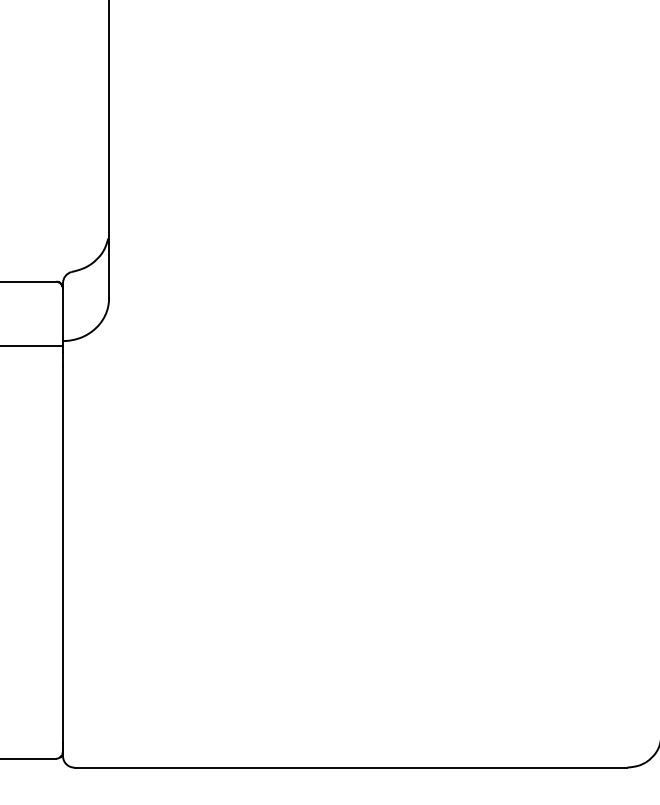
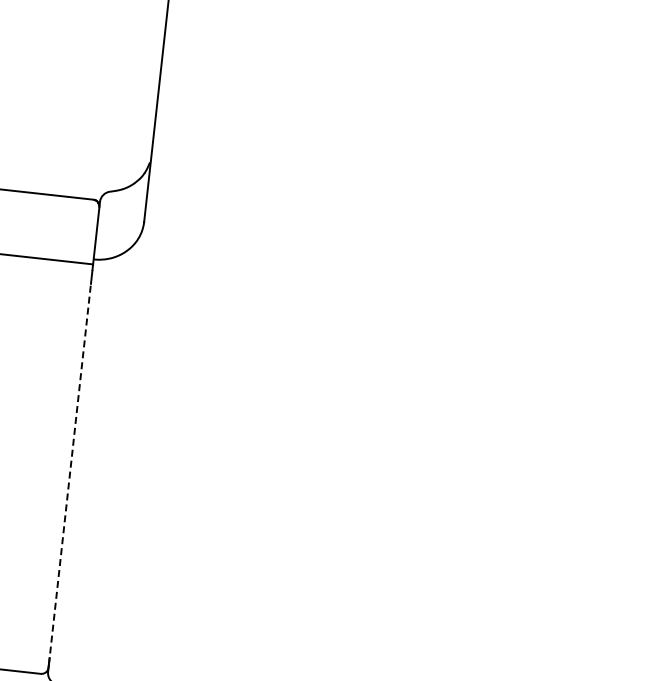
line: (63, 557) -> (70, 474), solid -> dashed

